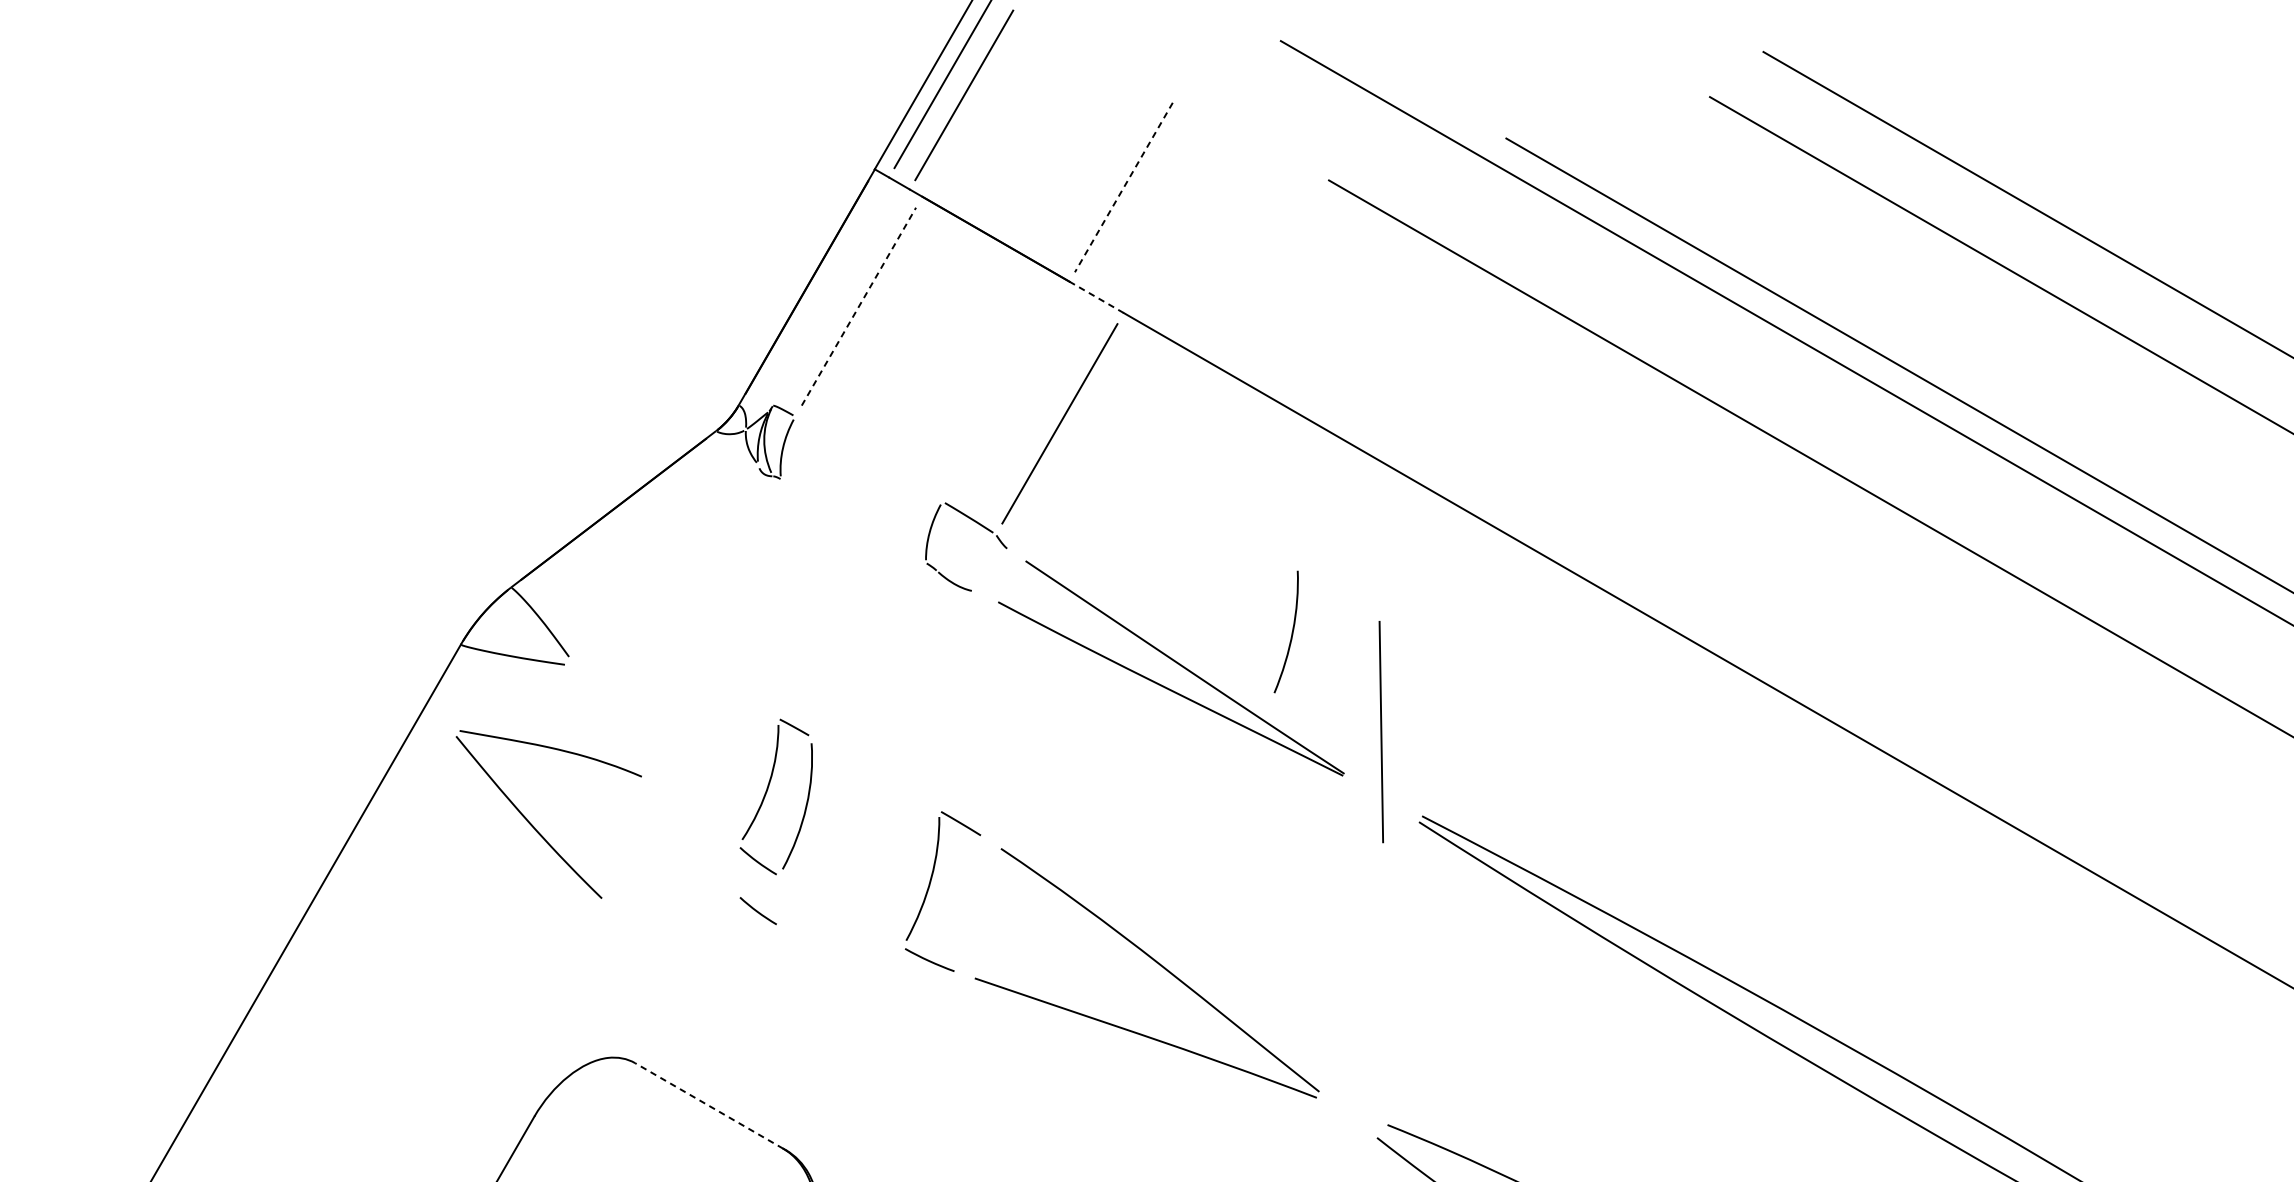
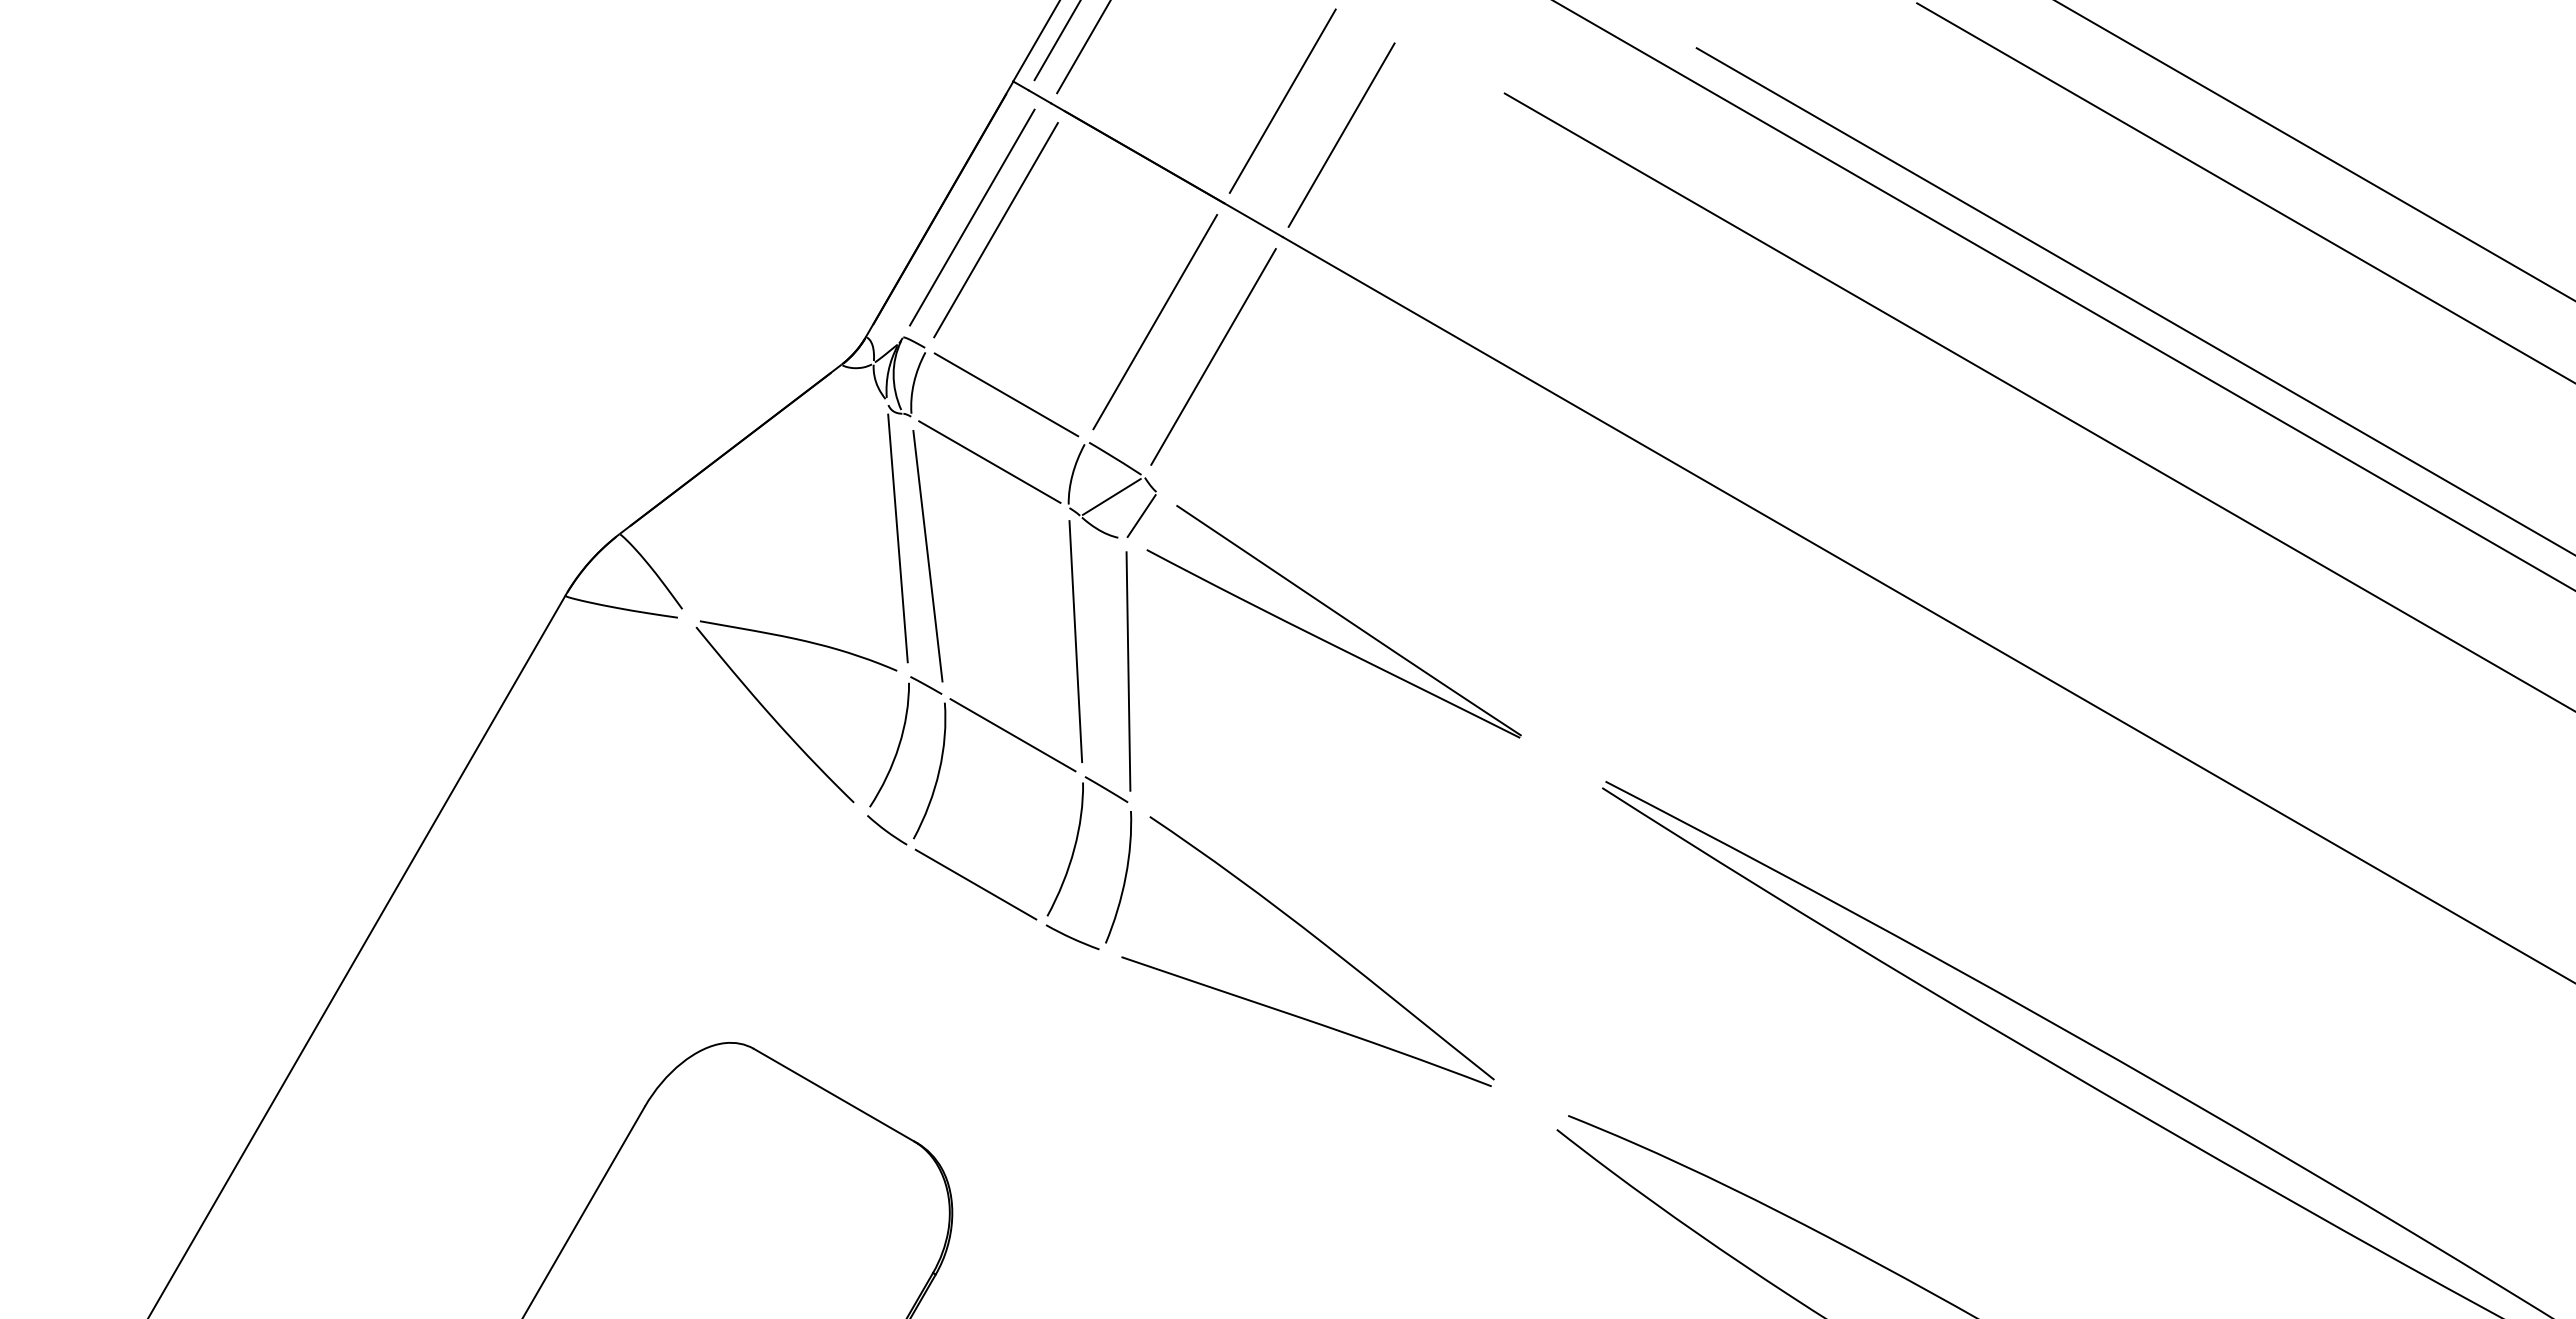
line: (1123, 187) -> (1282, 101), dashed -> solid
line: (1178, 218) -> (1341, 134), added
line: (837, 294) -> (972, 217), added
line: (1096, 297) -> (1253, 220), dashed -> solid
line: (859, 306) -> (996, 230), dashed -> solid
line: (1006, 392) -> (1155, 322), added
line: (868, 458) -> (1006, 394), added
line: (852, 520) -> (989, 461), added
line: (965, 552) -> (1111, 496), added
line: (993, 570) -> (1141, 515), added
line: (767, 591) -> (897, 538), added
line: (795, 607) -> (927, 555), added
curve: (1291, 632) -> (1124, 877), moved
line: (932, 686) -> (1075, 641), added
line: (1381, 732) -> (1128, 671), moved
line: (874, 773) -> (1012, 735), added
part: (535, 827) -> (781, 725), moved
curve: (758, 911) -> (887, 884), removed
line: (839, 911) -> (975, 884), added
line: (709, 1106) -> (834, 1095), dashed -> solid

